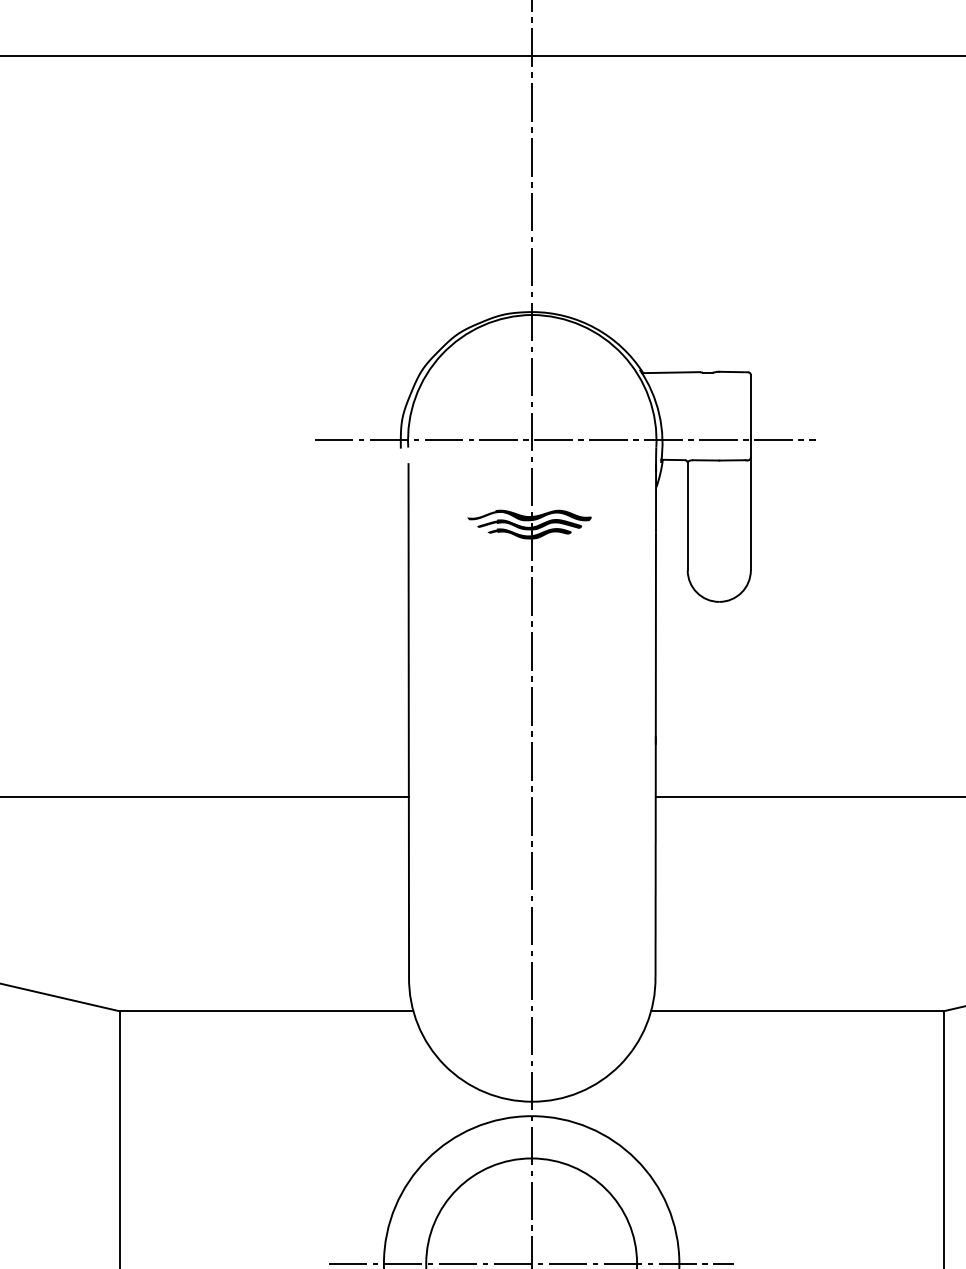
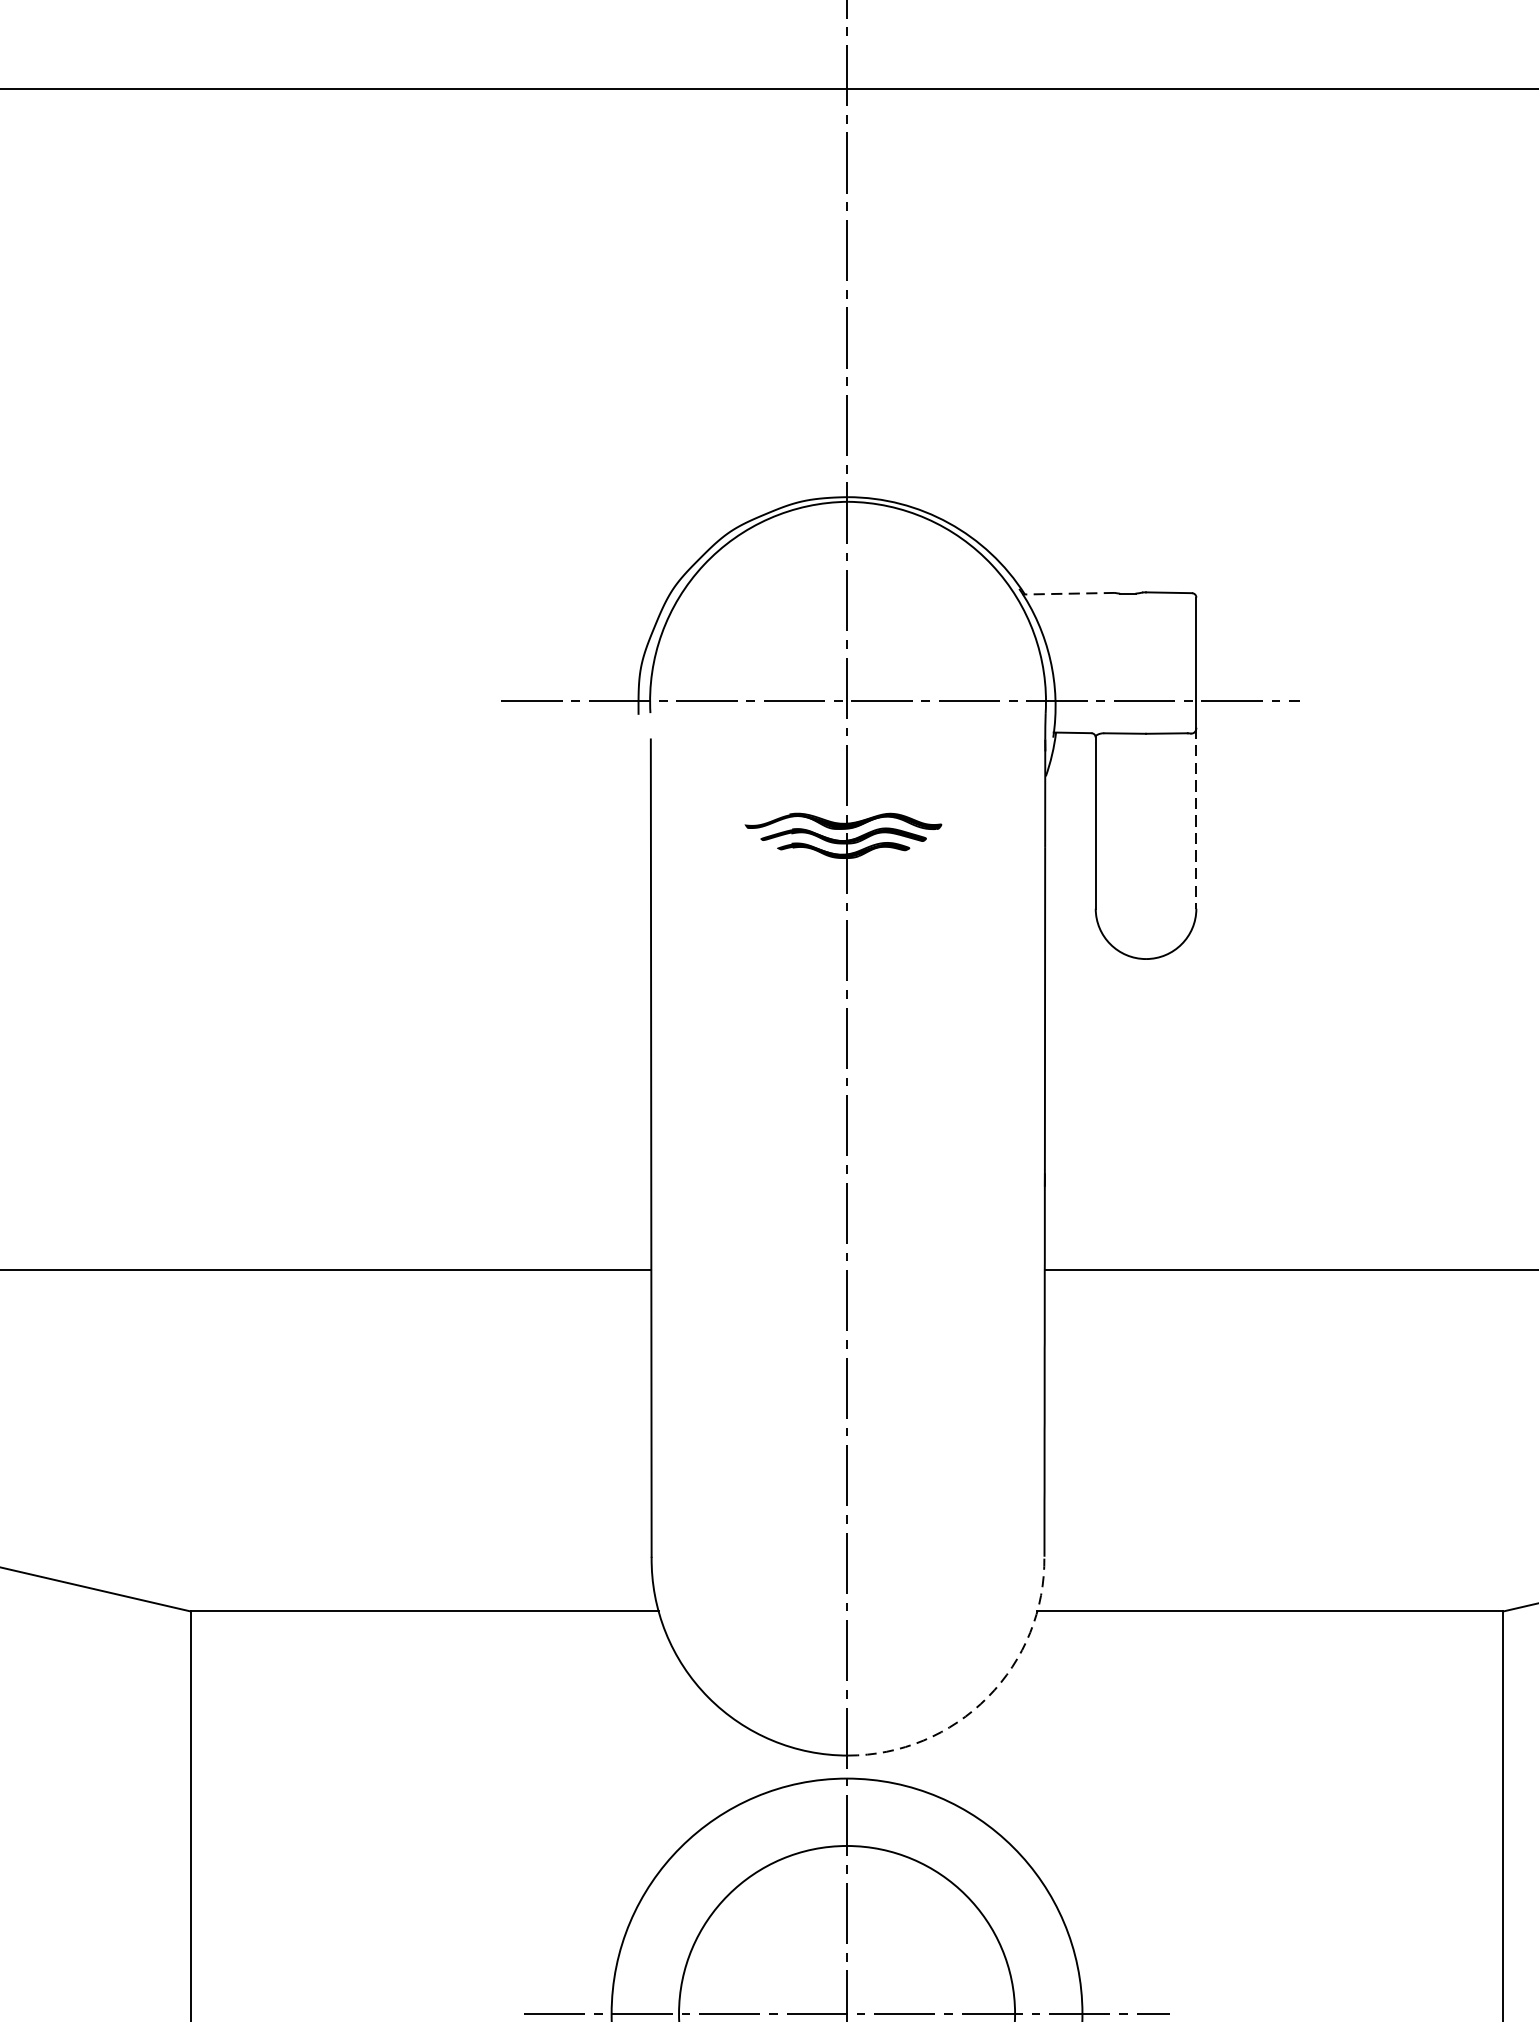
line: (670, 372) -> (1068, 593), solid -> dashed
line: (750, 513) -> (1195, 818), solid -> dashed
arc: (620, 1065) -> (988, 1697), solid -> dashed

